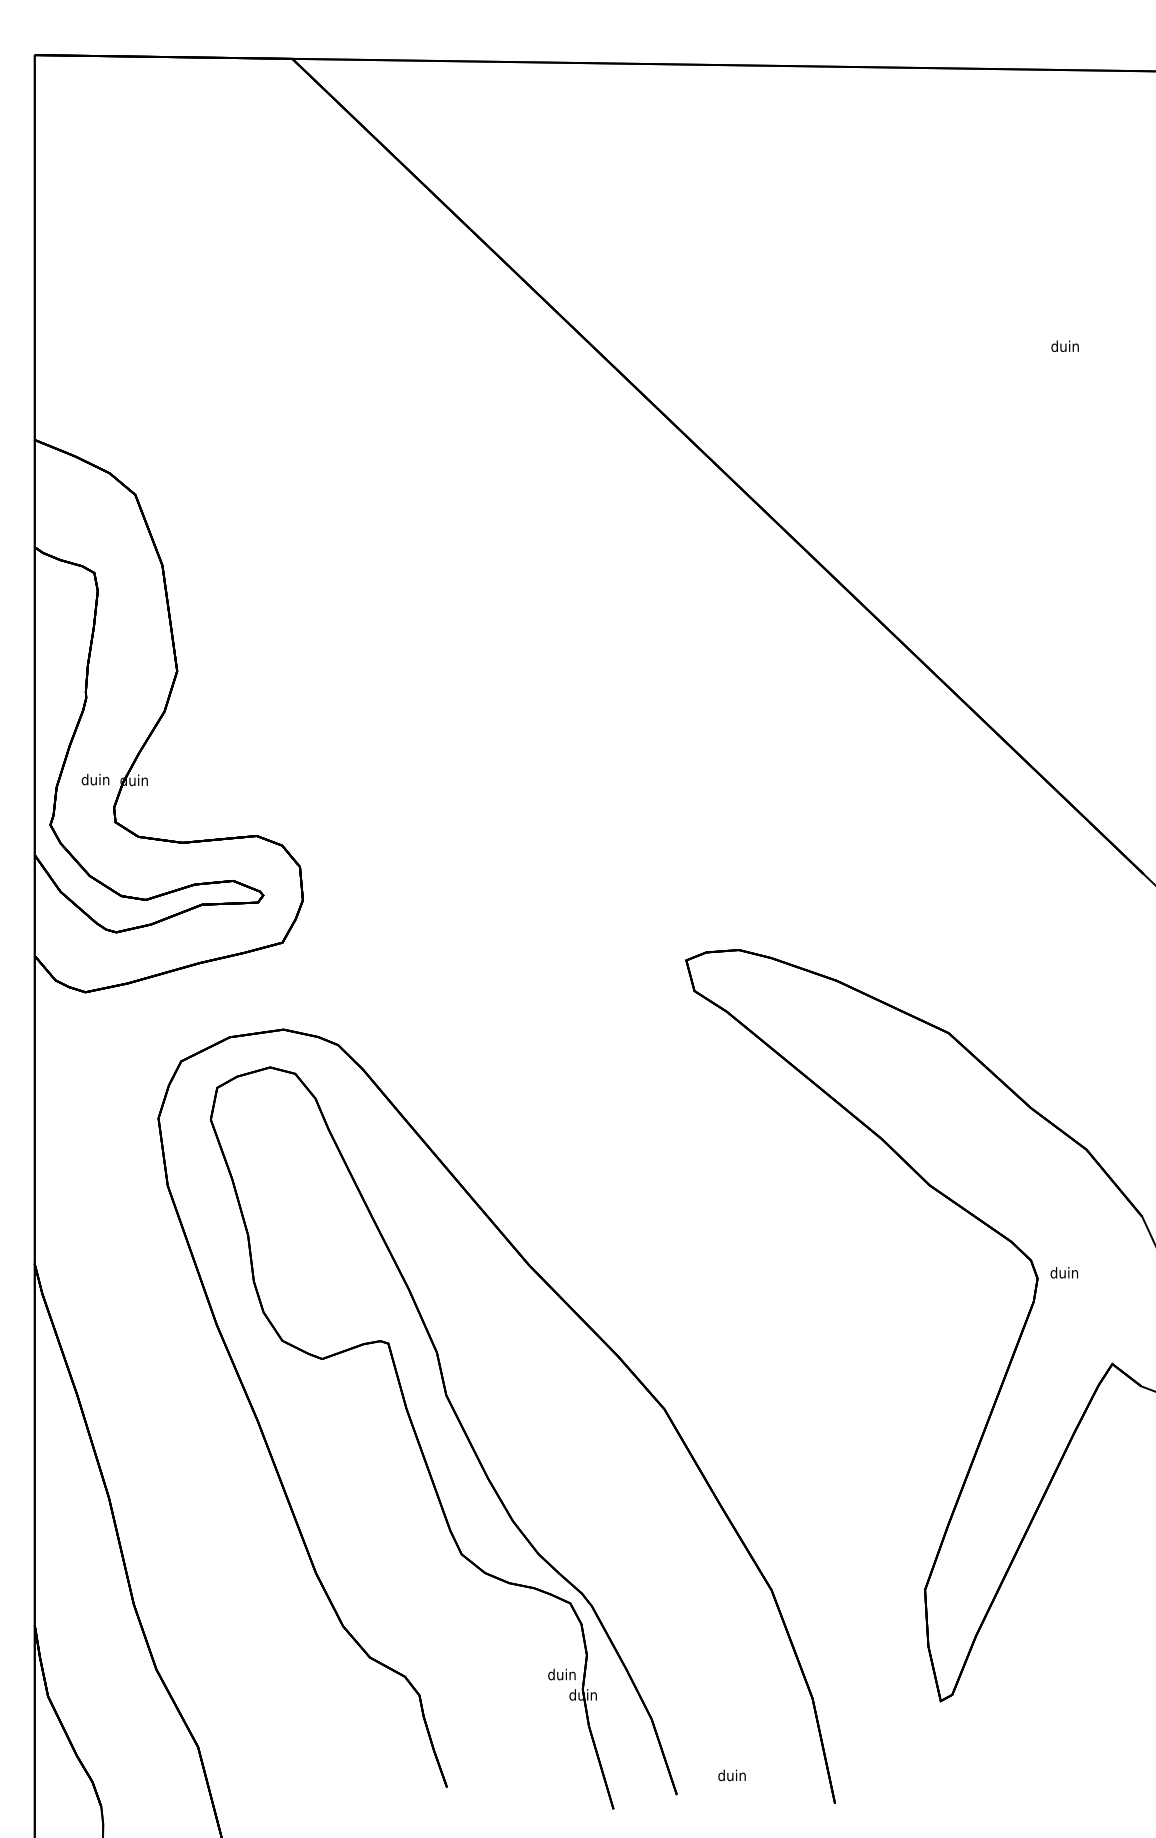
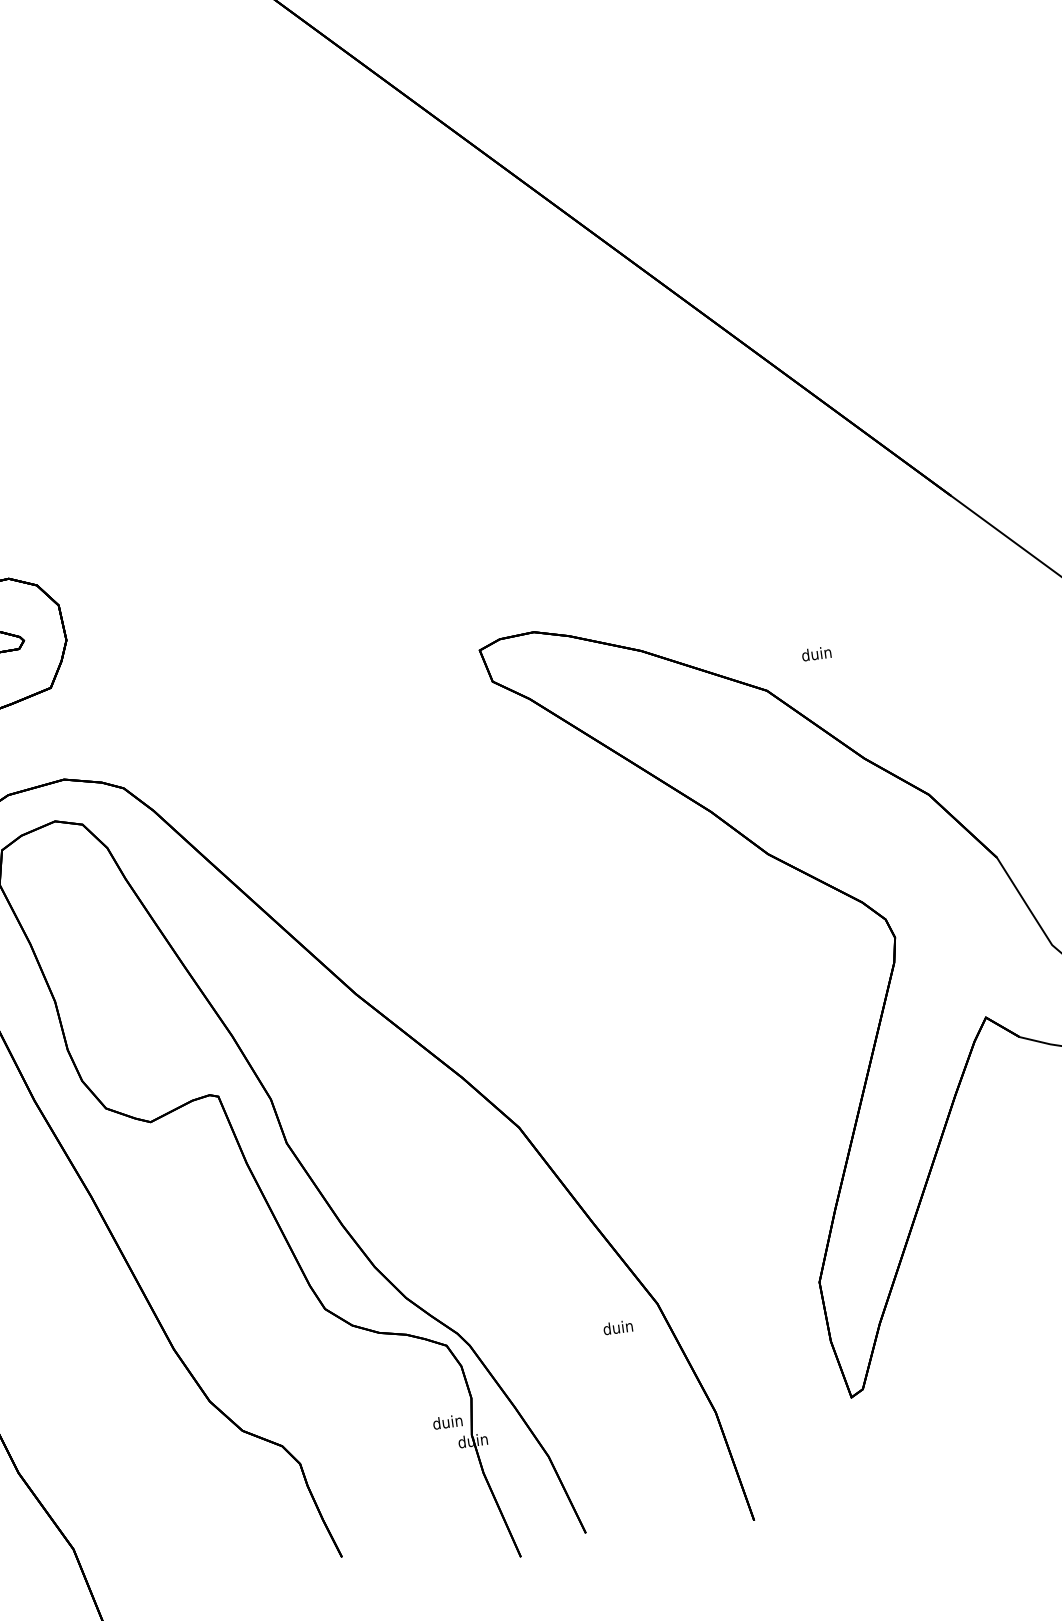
text: (1064, 1272) -> (816, 653), moved
text: (731, 1775) -> (617, 1327), moved

